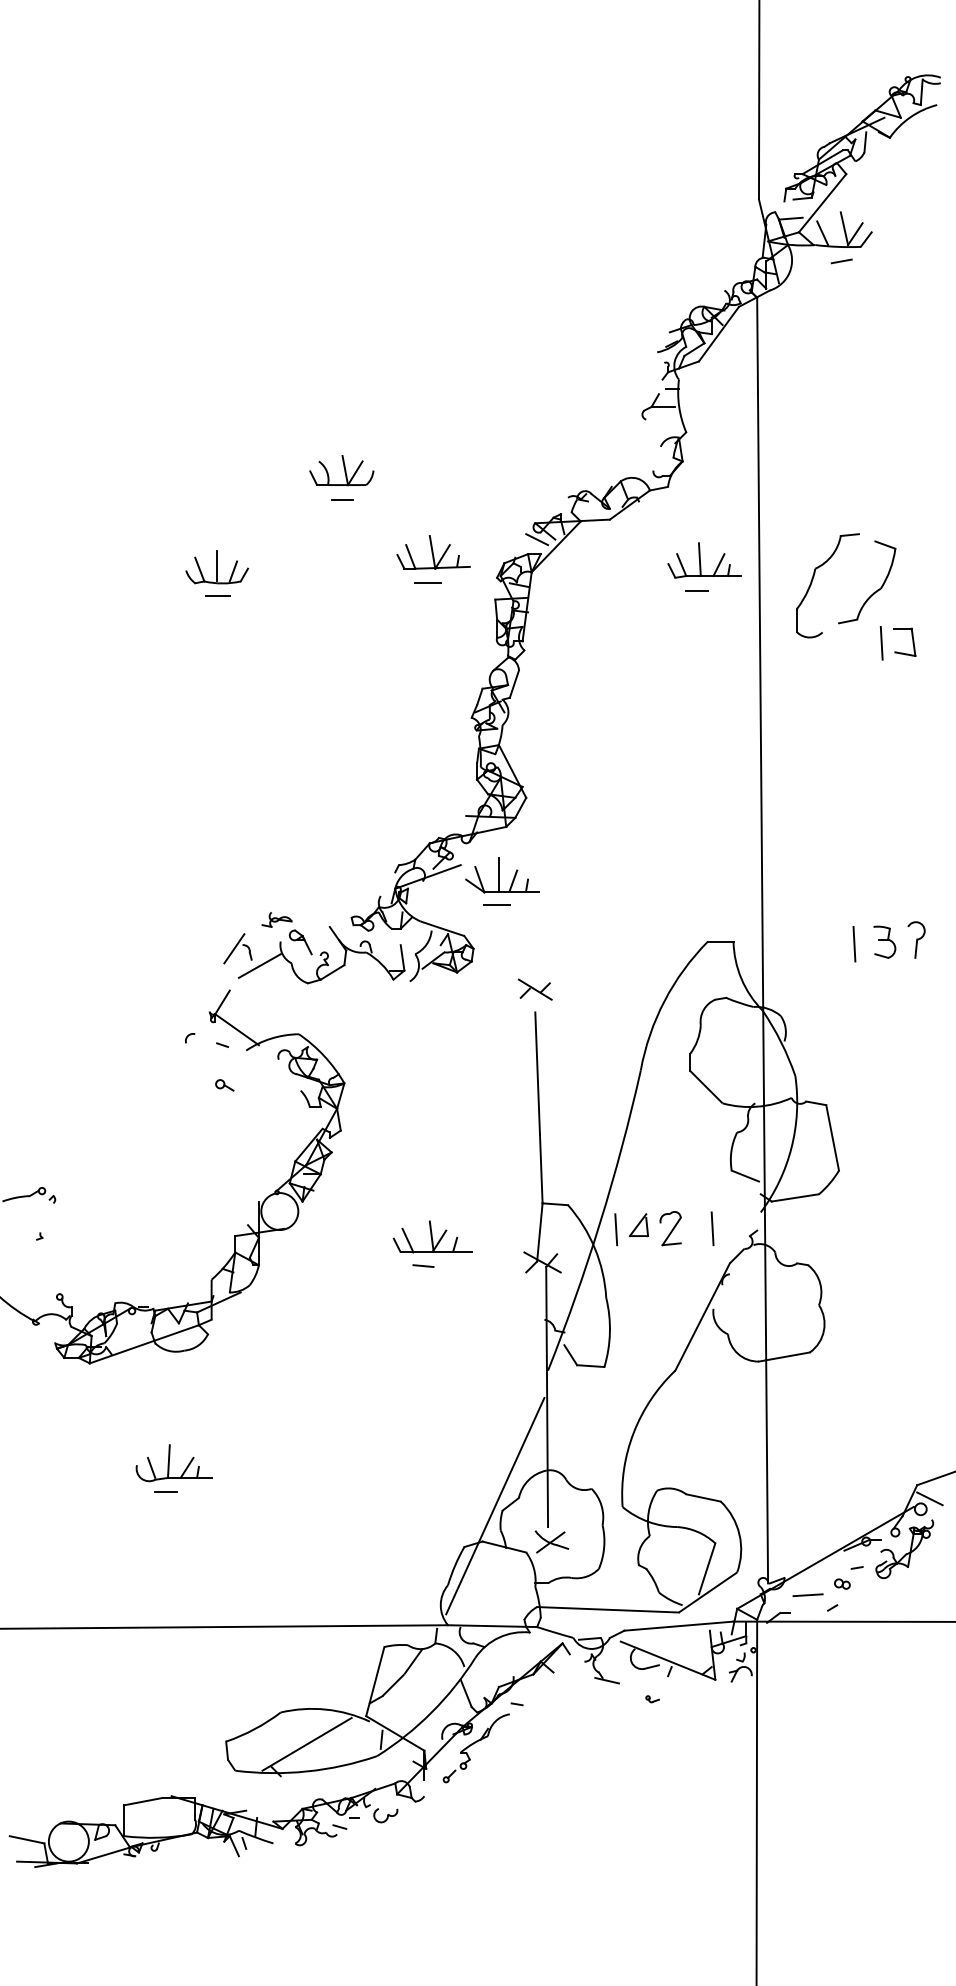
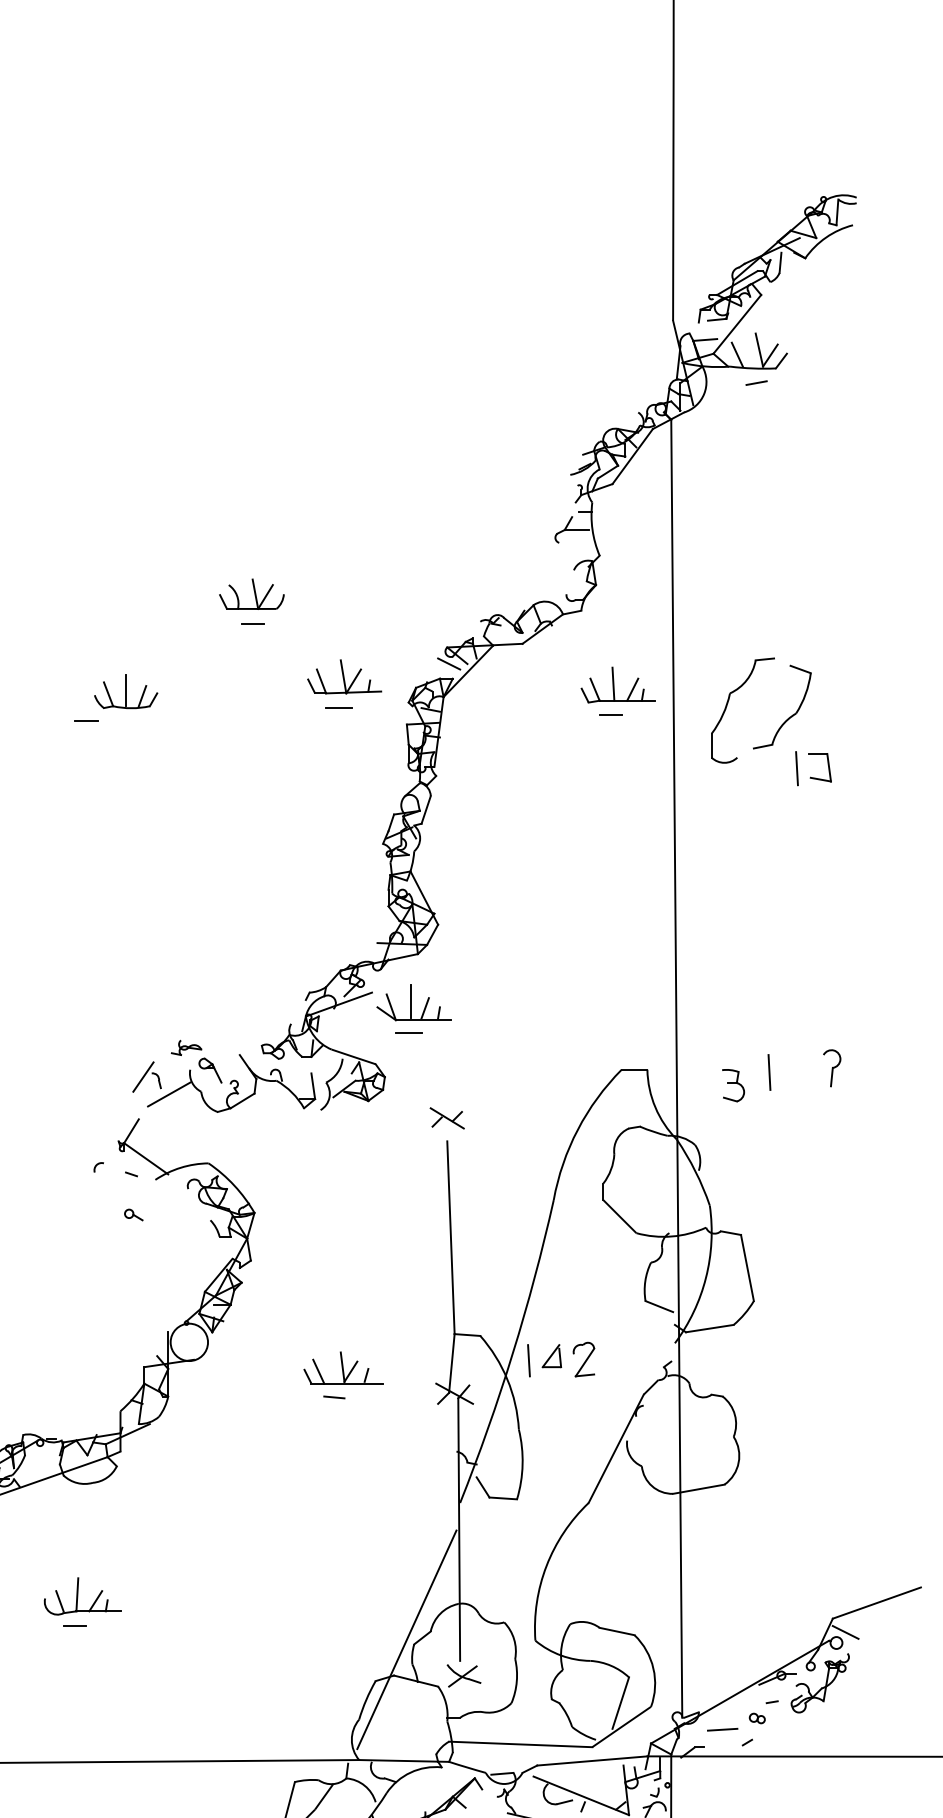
line: (217, 595) -> (86, 720), moved
part: (884, 941) -> (733, 1084), moved
line: (712, 1228) -> (626, 1359), removed

